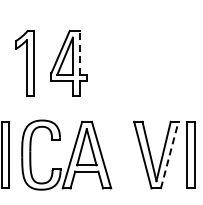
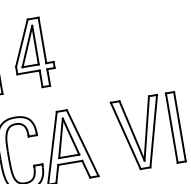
line: (80, 52) -> (42, 40), dashed -> solid
line: (169, 154) -> (153, 130), dashed -> solid

